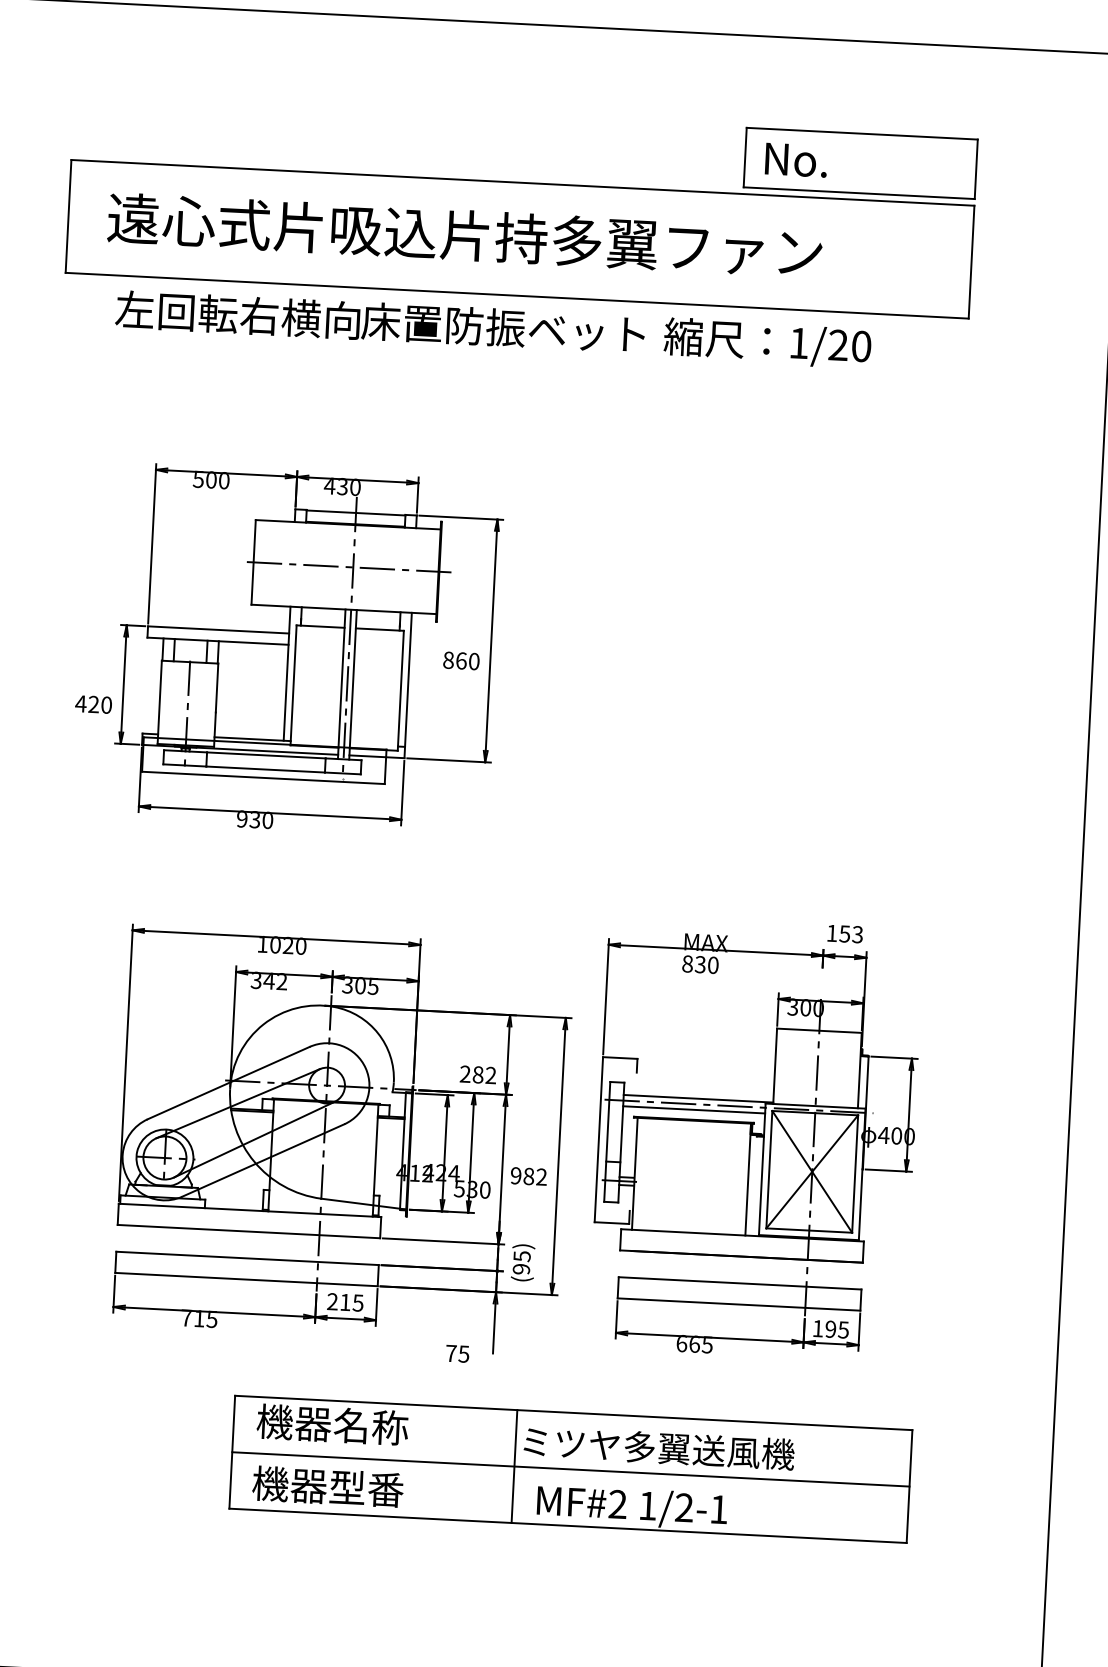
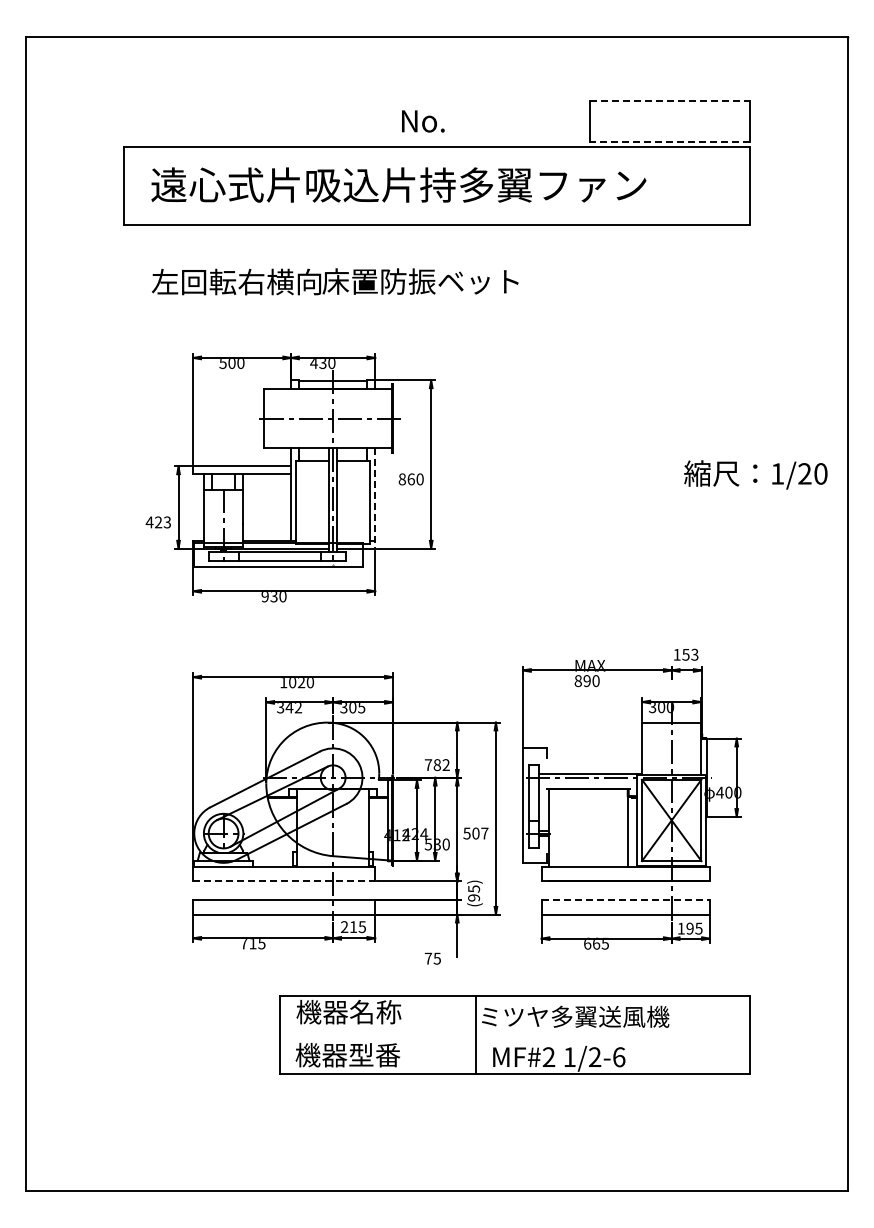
line: (863, 133) -> (670, 100), solid -> dashed
text: (796, 160) -> (423, 121), moved
line: (858, 193) -> (669, 142), solid -> dashed
text: (380, 321) -> (335, 281), moved
text: (767, 342) -> (755, 474), moved
line: (408, 685) -> (375, 498), solid -> dashed
text: (106, 705) -> (167, 522), 420 -> 423
text: (699, 963) -> (586, 680), 830 -> 890
text: (465, 1073) -> (428, 764), 282 -> 782
line: (693, 1109) -> (587, 781), removed
text: (528, 1176) -> (475, 833), 982 -> 507
line: (249, 1231) -> (284, 881), solid -> dashed
line: (741, 1284) -> (626, 900), solid -> dashed
line: (571, 1469) -> (515, 1034), removed
text: (719, 1509) -> (619, 1057), 1/2-1 -> 1/2-6

